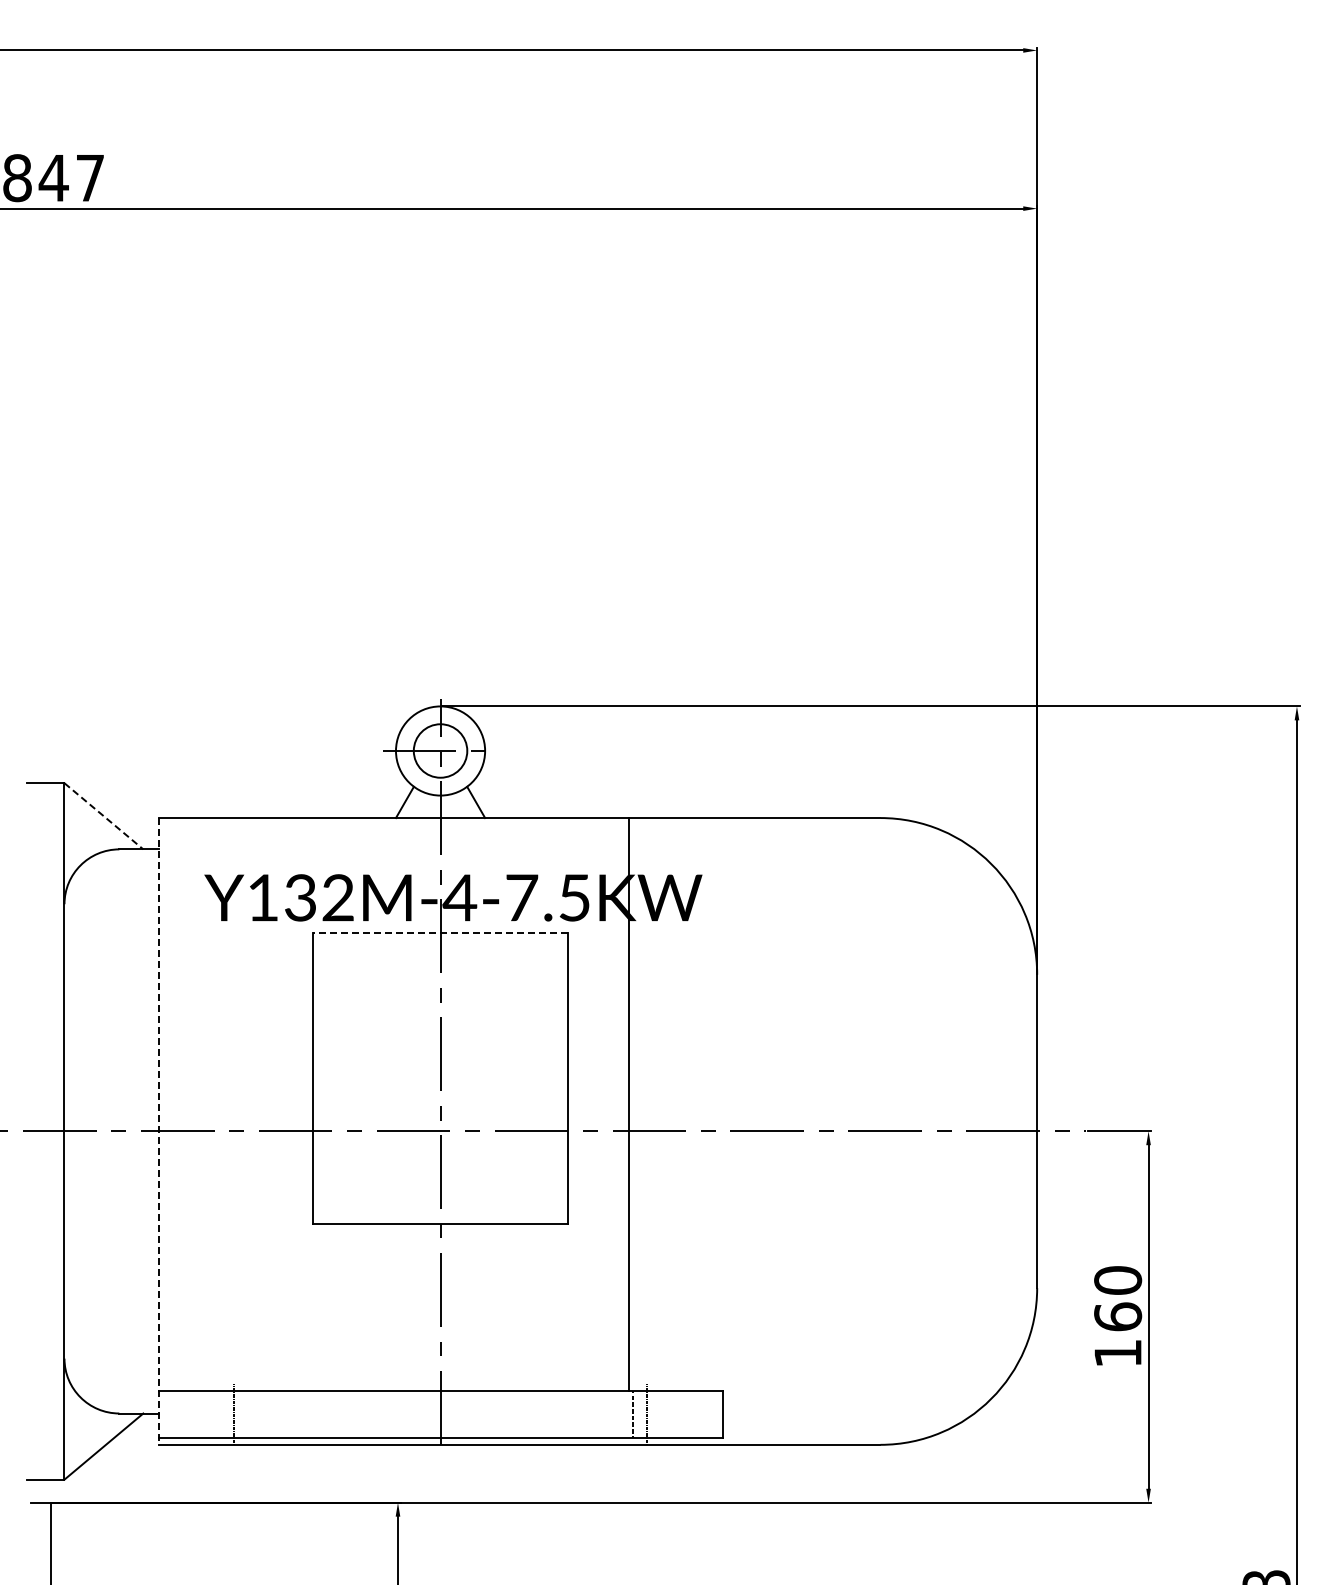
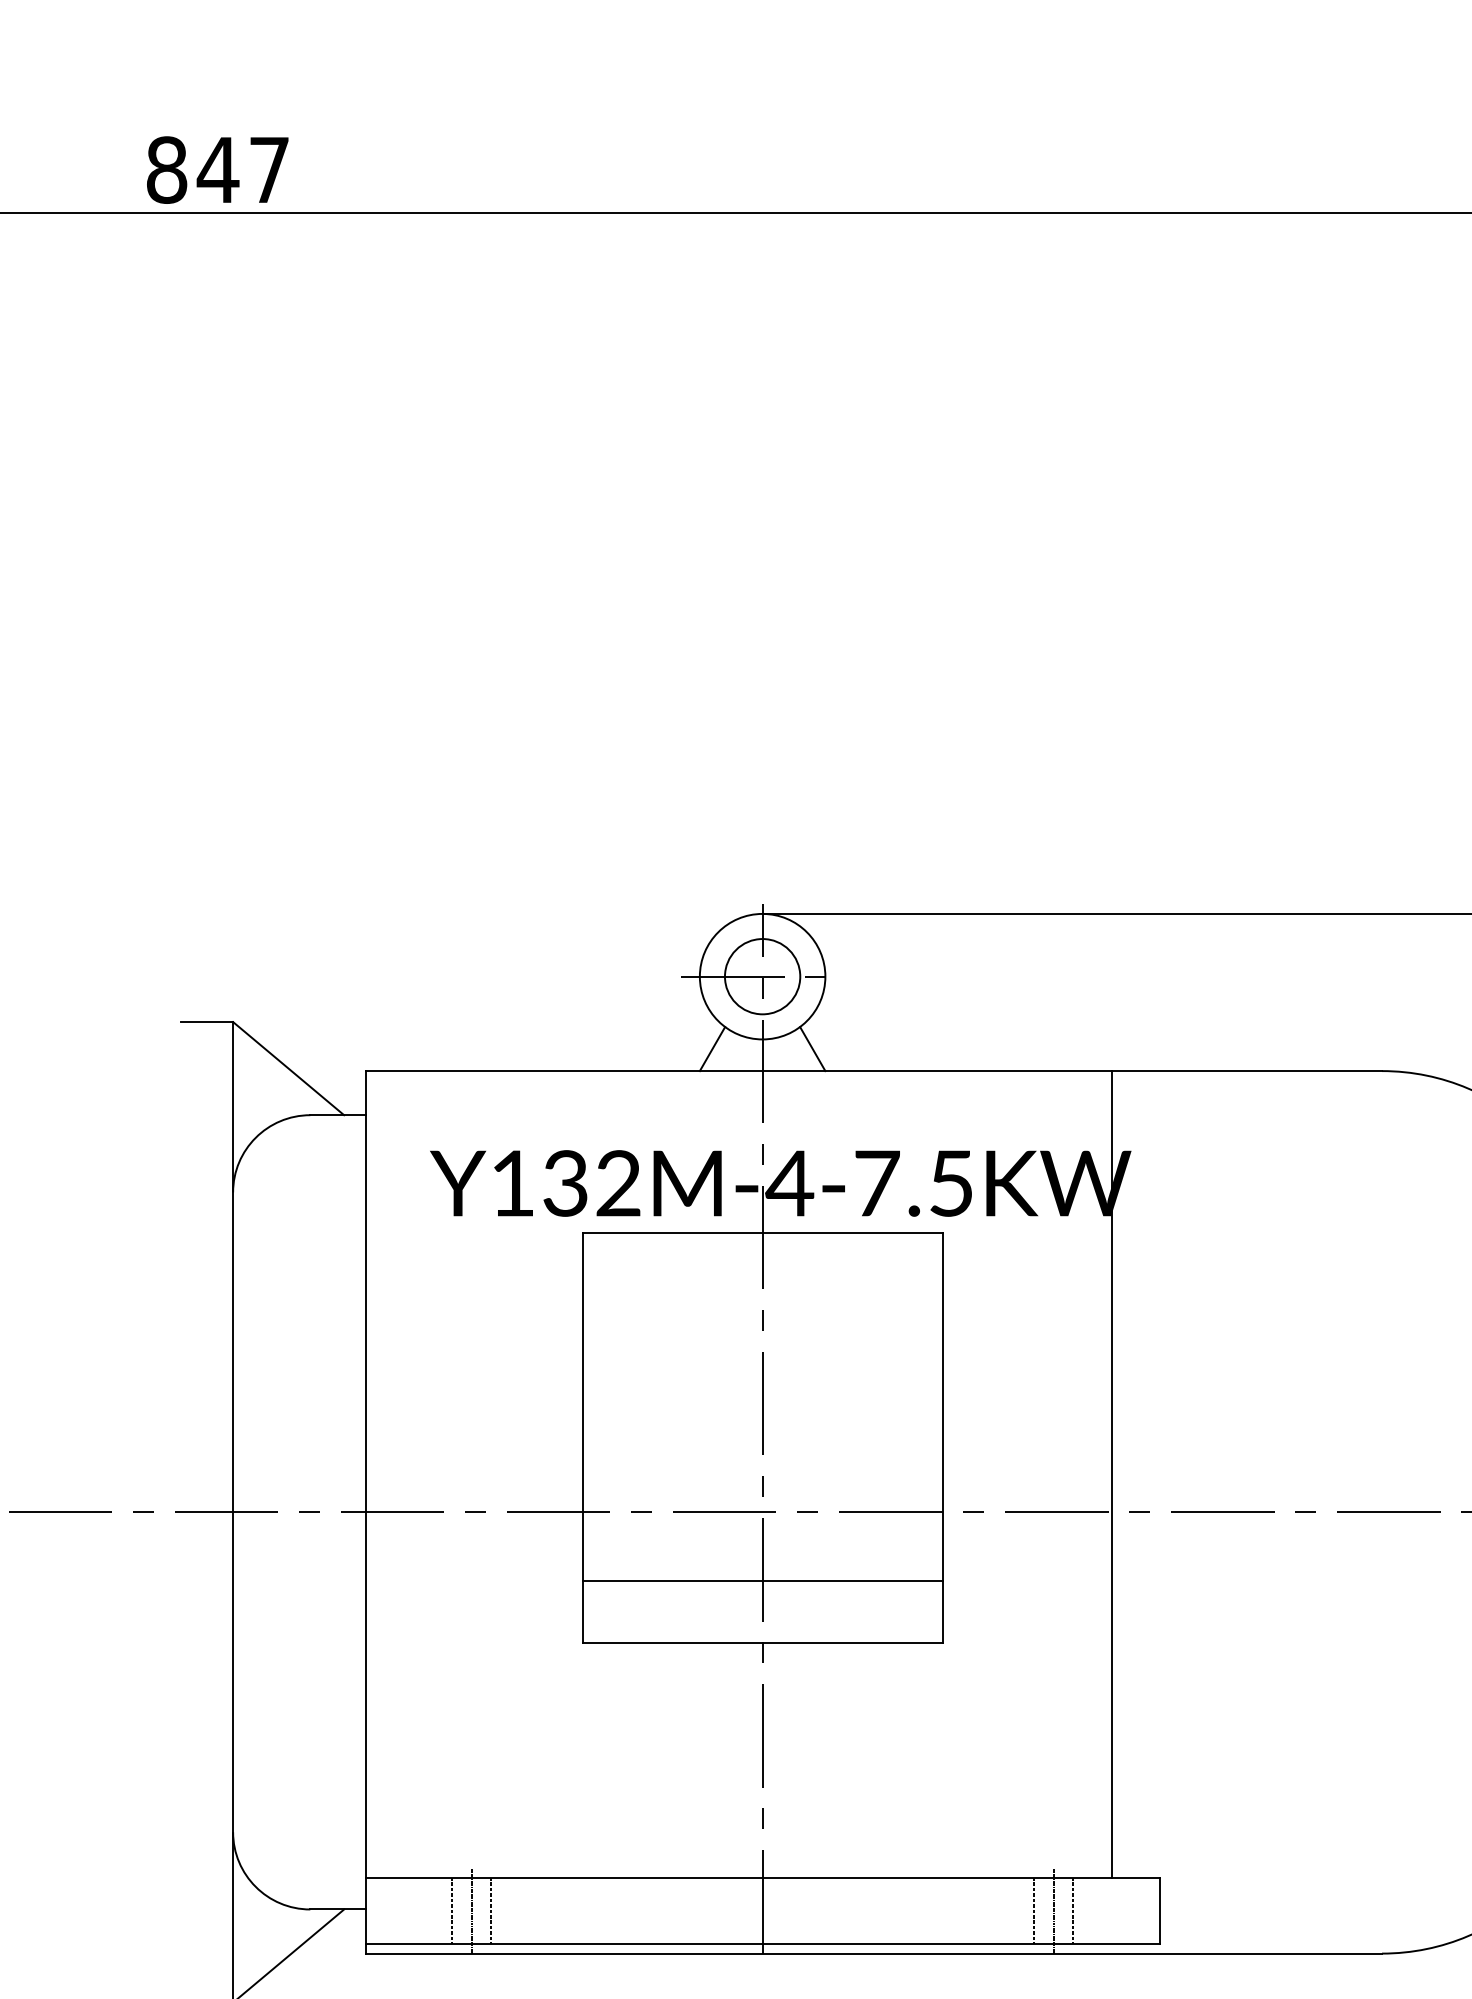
line: (104, 816) -> (289, 1068), dashed -> solid
line: (440, 933) -> (762, 1233), dashed -> solid
line: (628, 1104) -> (1111, 1474), moved
line: (158, 1131) -> (365, 1512), dashed -> solid
line: (440, 1180) -> (762, 1581), added
line: (220, 1414) -> (452, 1910), added
line: (247, 1414) -> (490, 1910), added
line: (661, 1414) -> (1073, 1910), added

